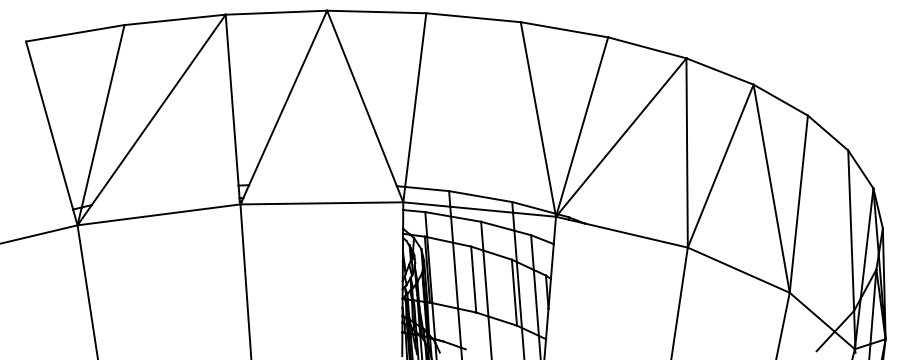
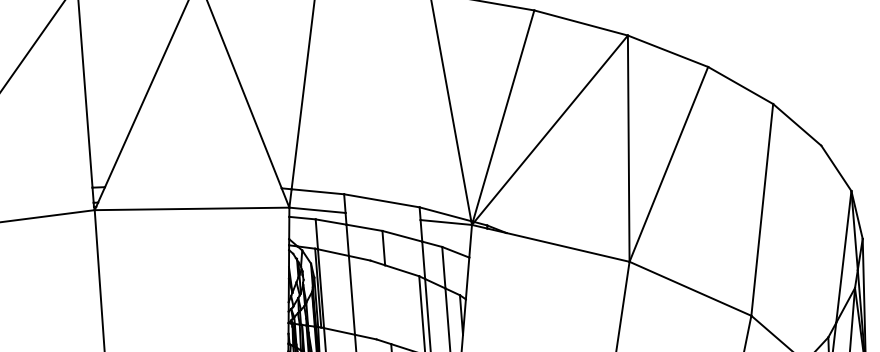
line: (771, 188) -> (729, 191), removed
line: (481, 209) -> (382, 216), removed
line: (851, 230) -> (825, 241), removed
line: (473, 279) -> (373, 299), removed
line: (485, 283) -> (387, 304), removed

